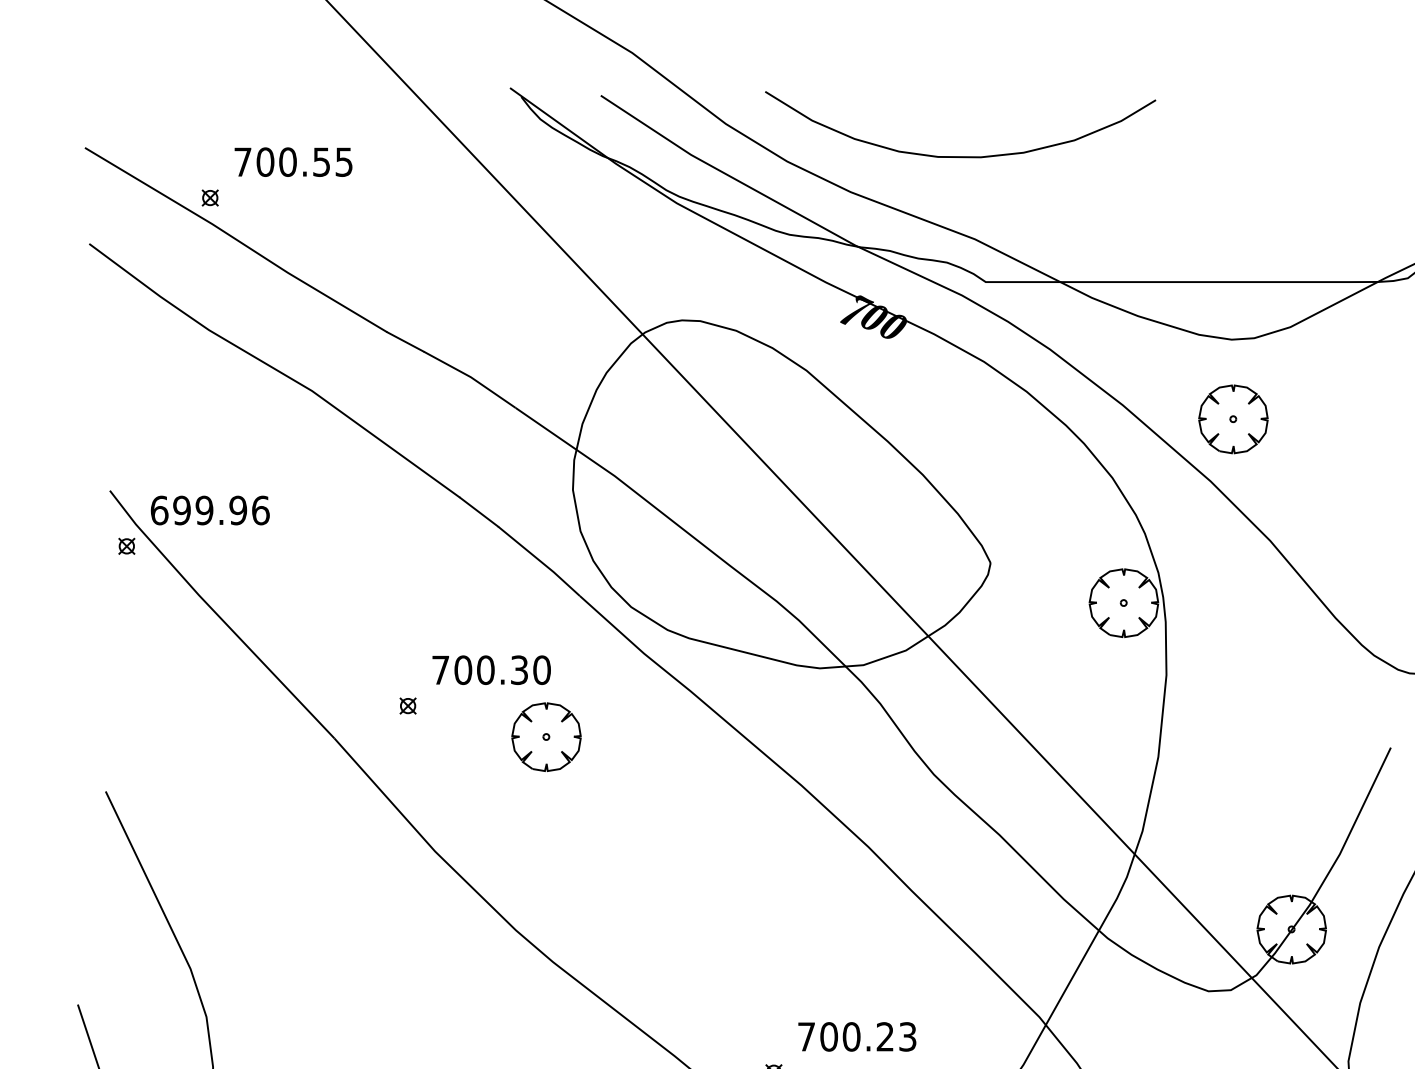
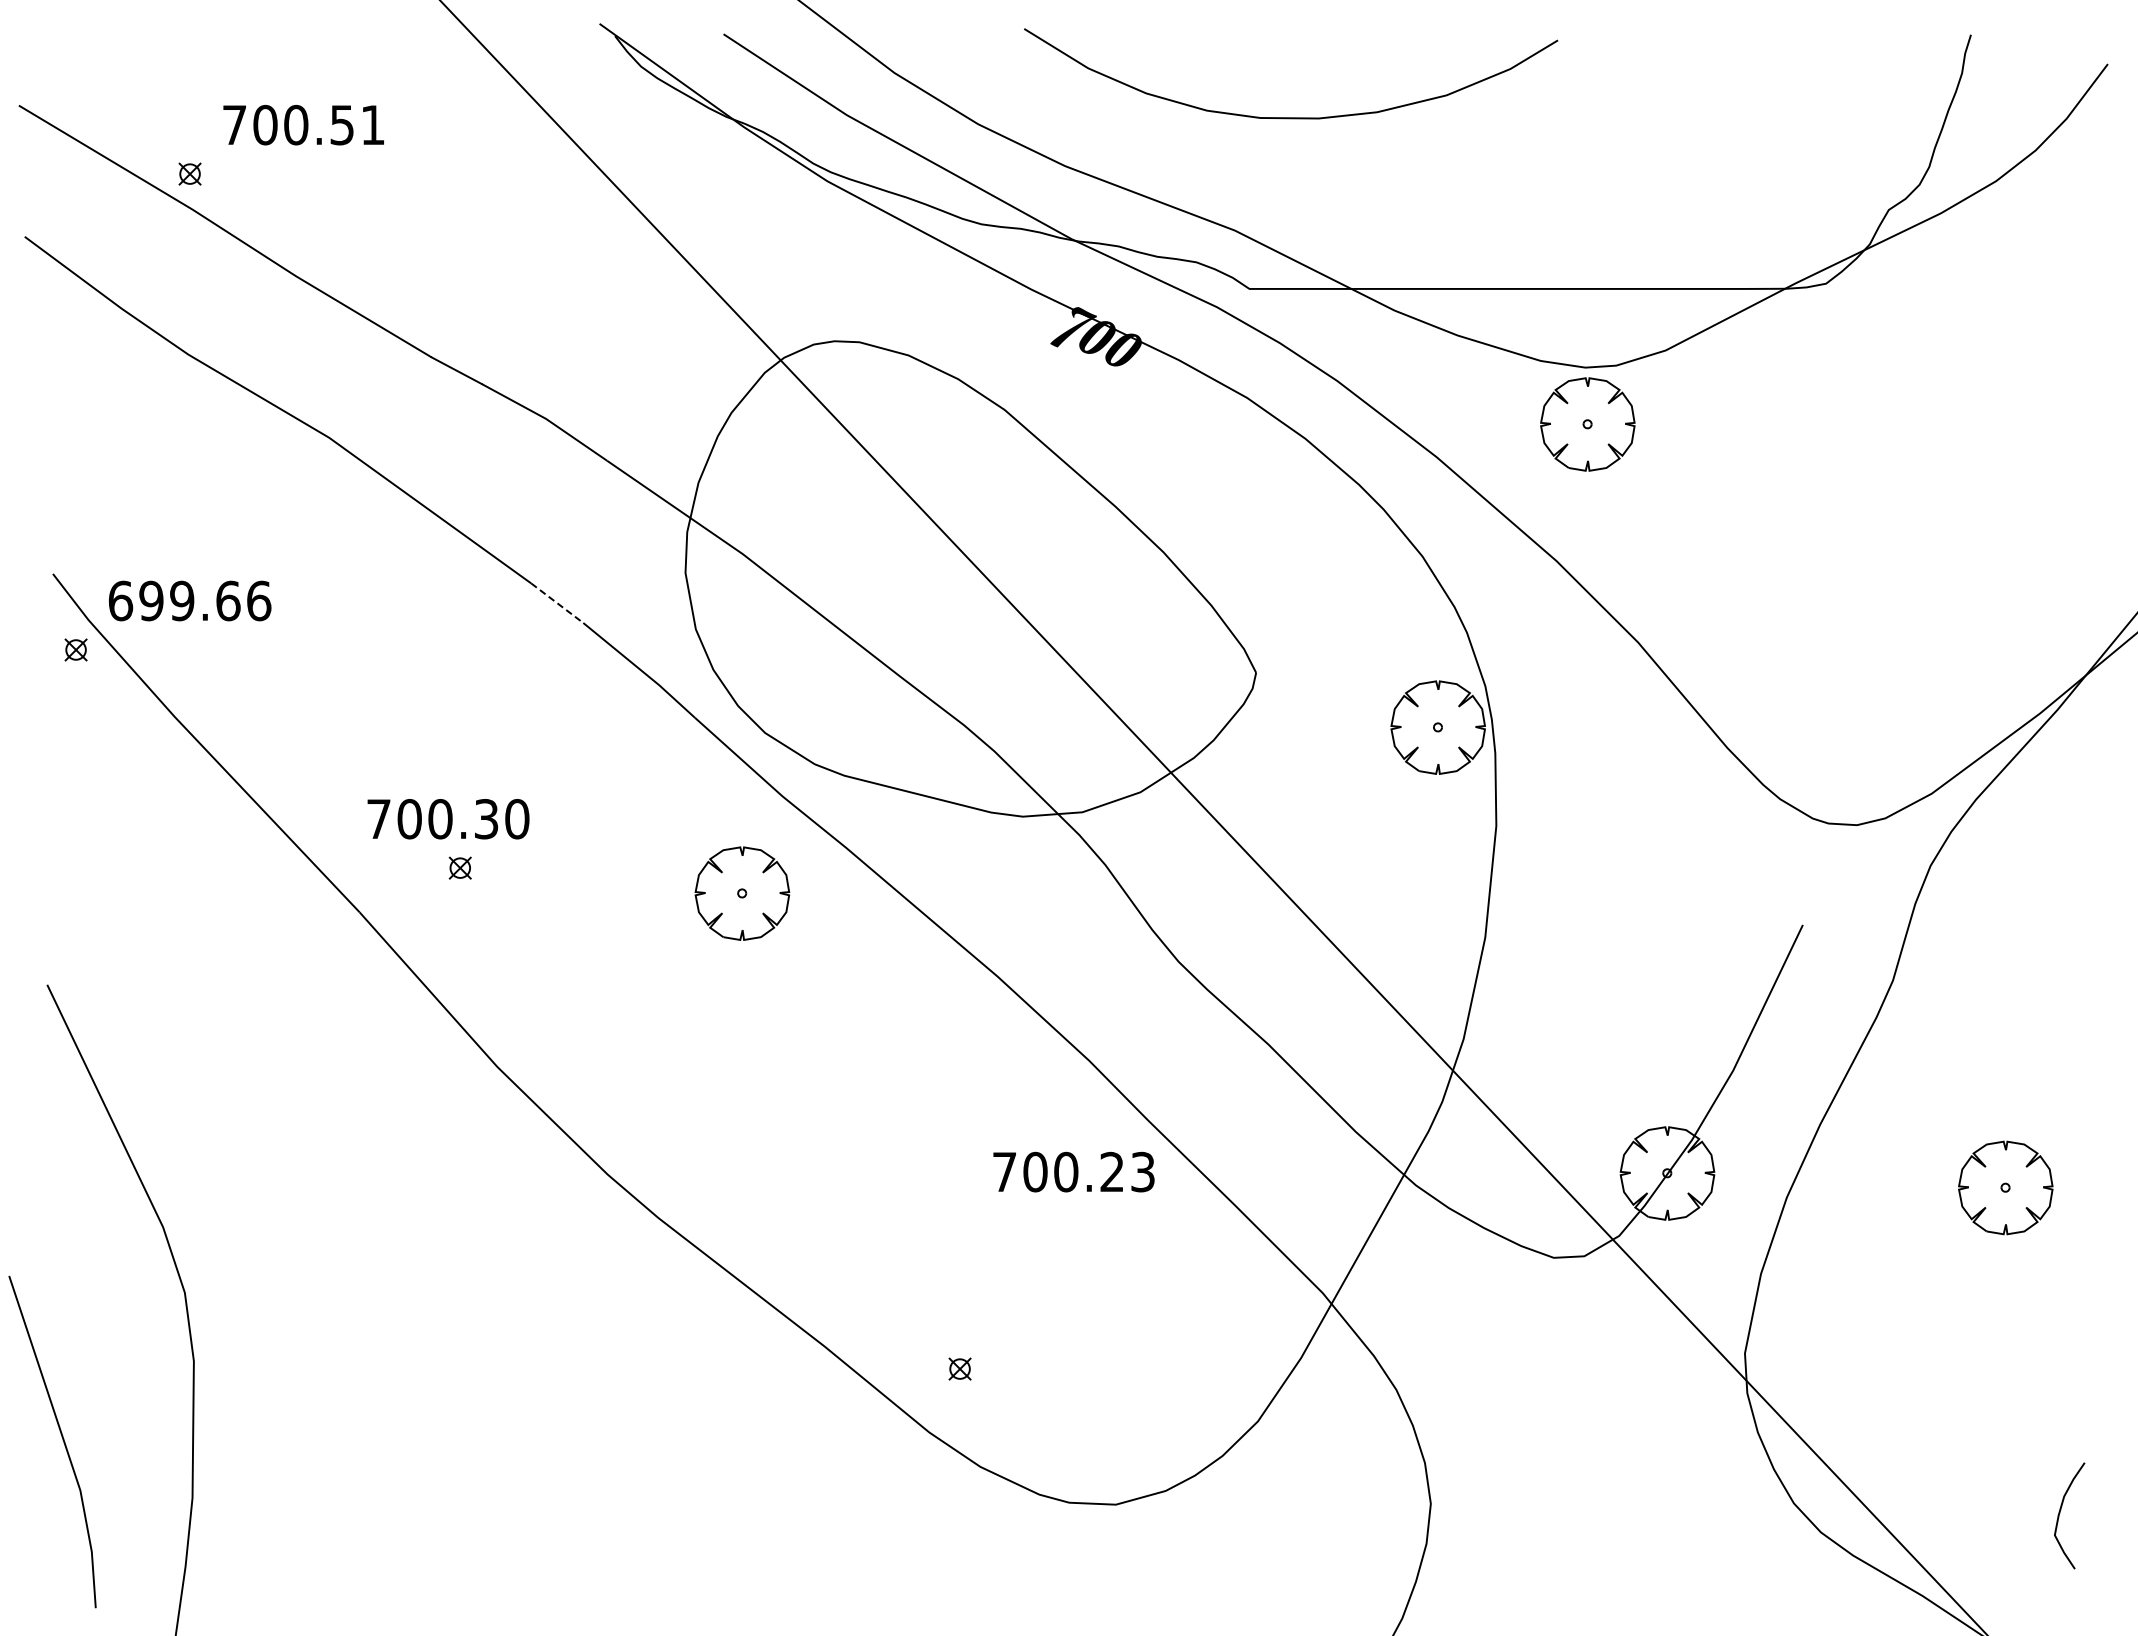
curve: (960, 156) -> (1291, 117), moved
text: (343, 162) -> (372, 125), 700.55 -> 700.51
part: (1233, 419) -> (1587, 424), moved
text: (238, 510) -> (228, 600), 699.96 -> 699.66
line: (479, 512) -> (557, 603), solid -> dashed
text: (491, 670) -> (448, 819), moved
part: (546, 737) -> (742, 893), moved
text: (856, 1036) -> (1073, 1171), moved

